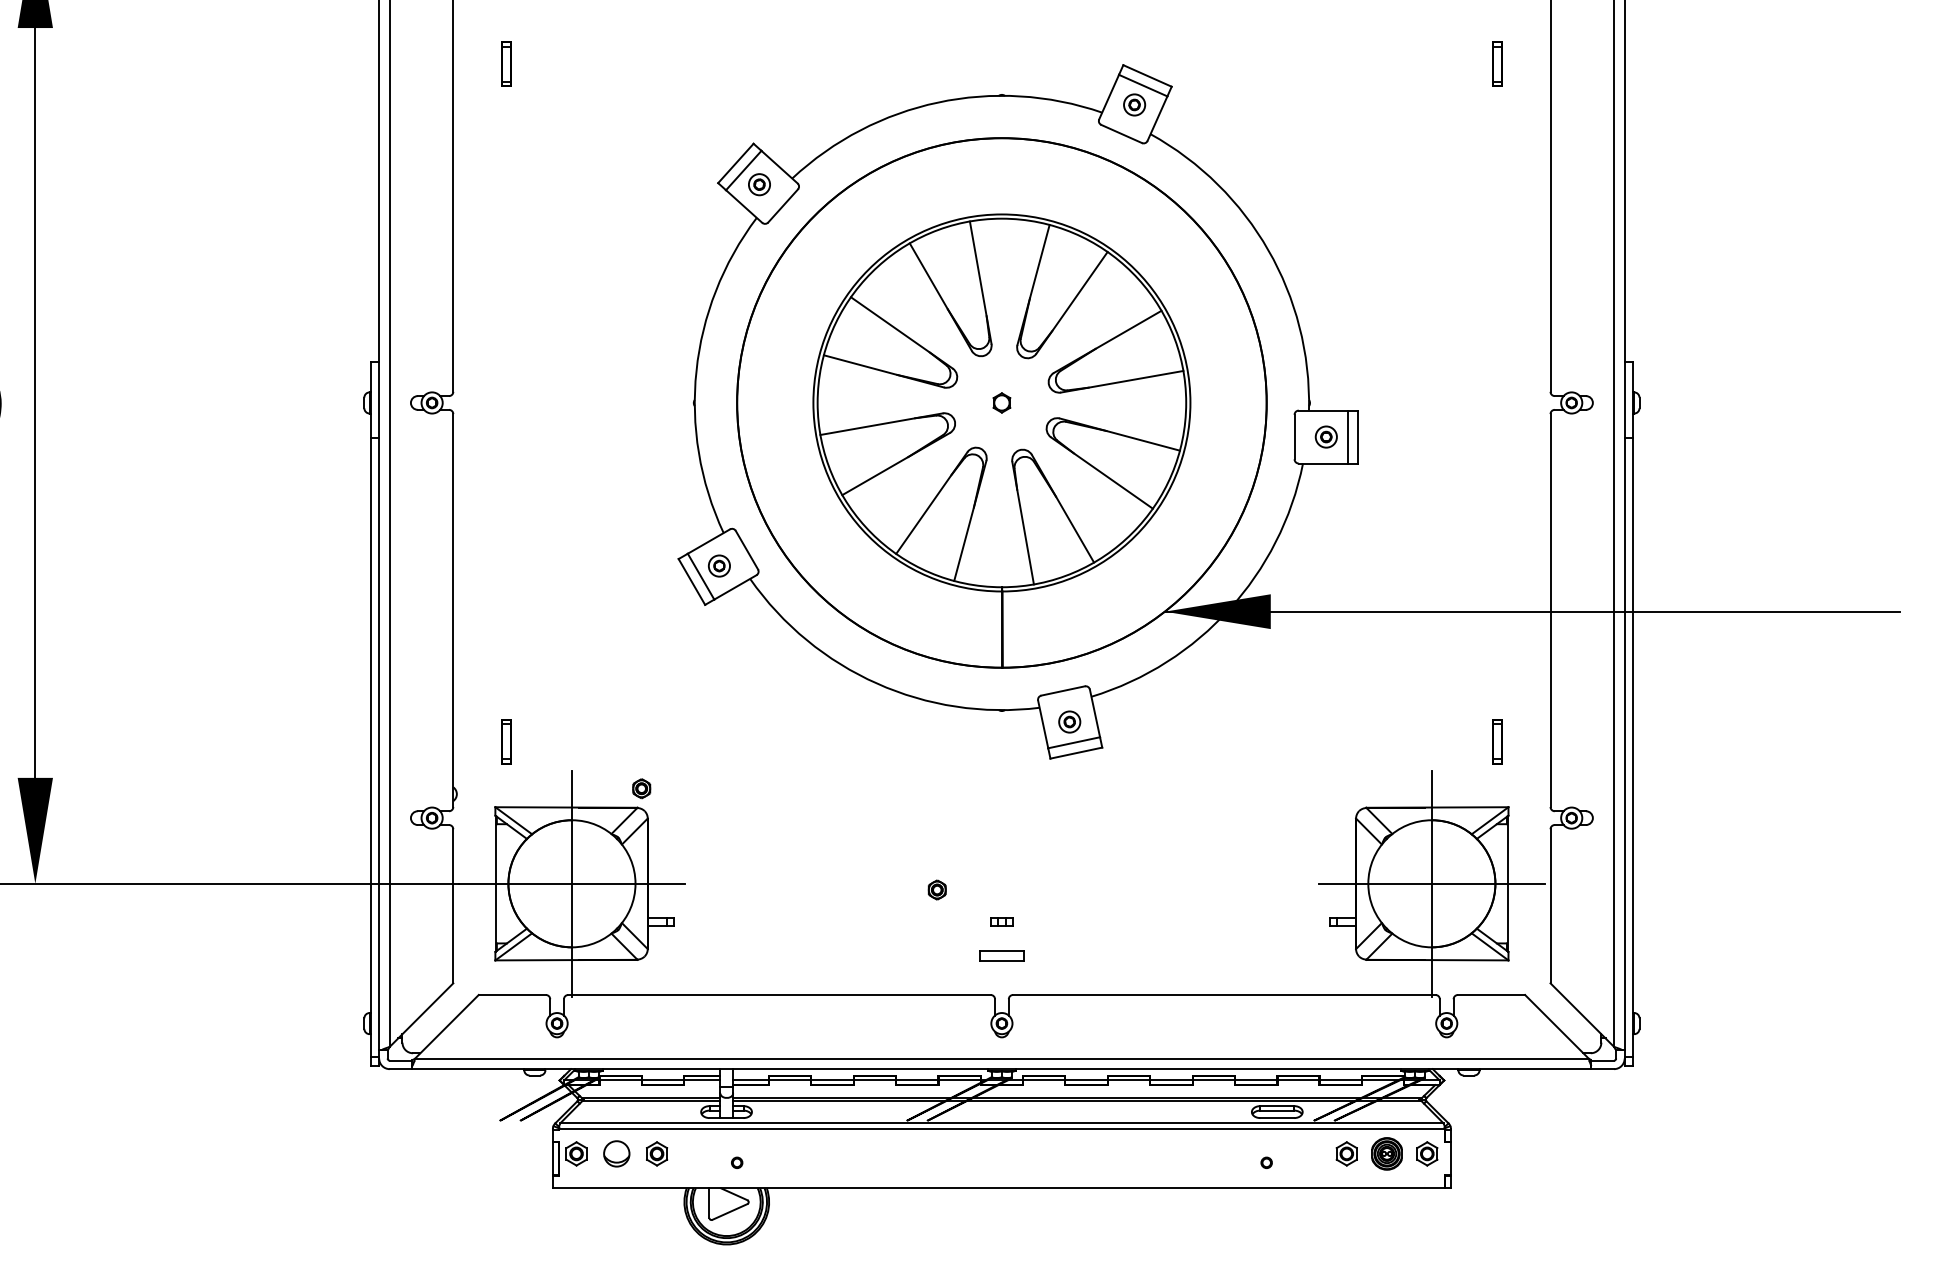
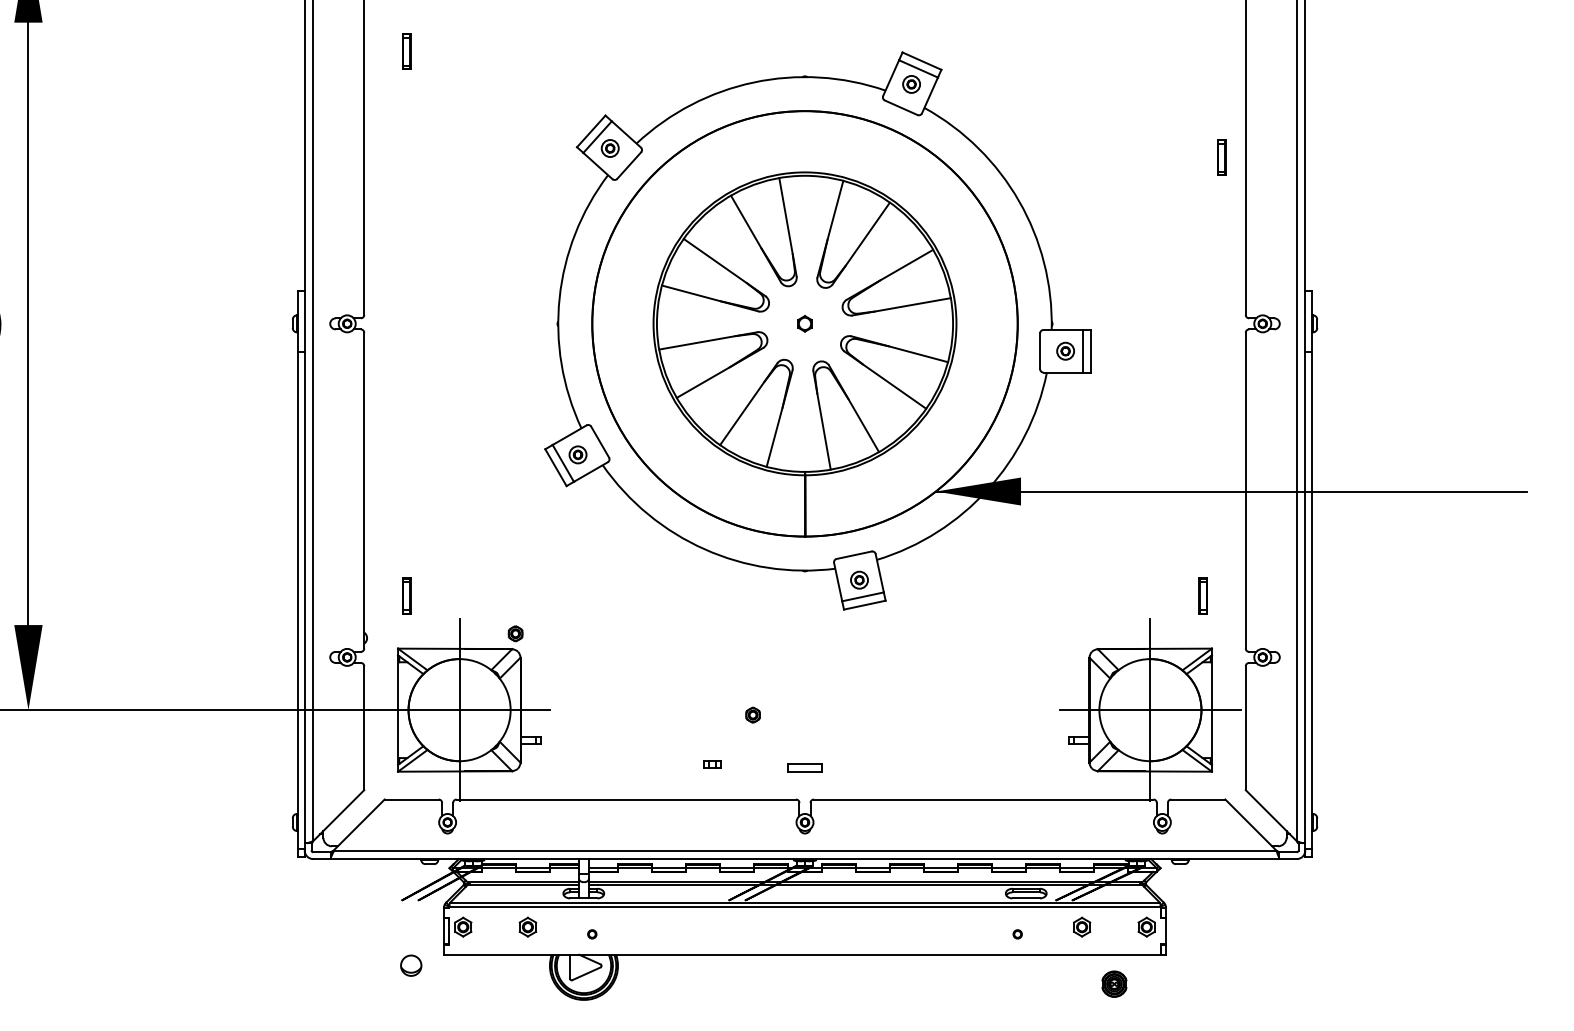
part: (1497, 63) -> (1221, 157), moved
part: (1001, 921) -> (712, 764), moved
part: (616, 1153) -> (411, 965), moved
part: (1386, 1153) -> (1113, 983), moved

